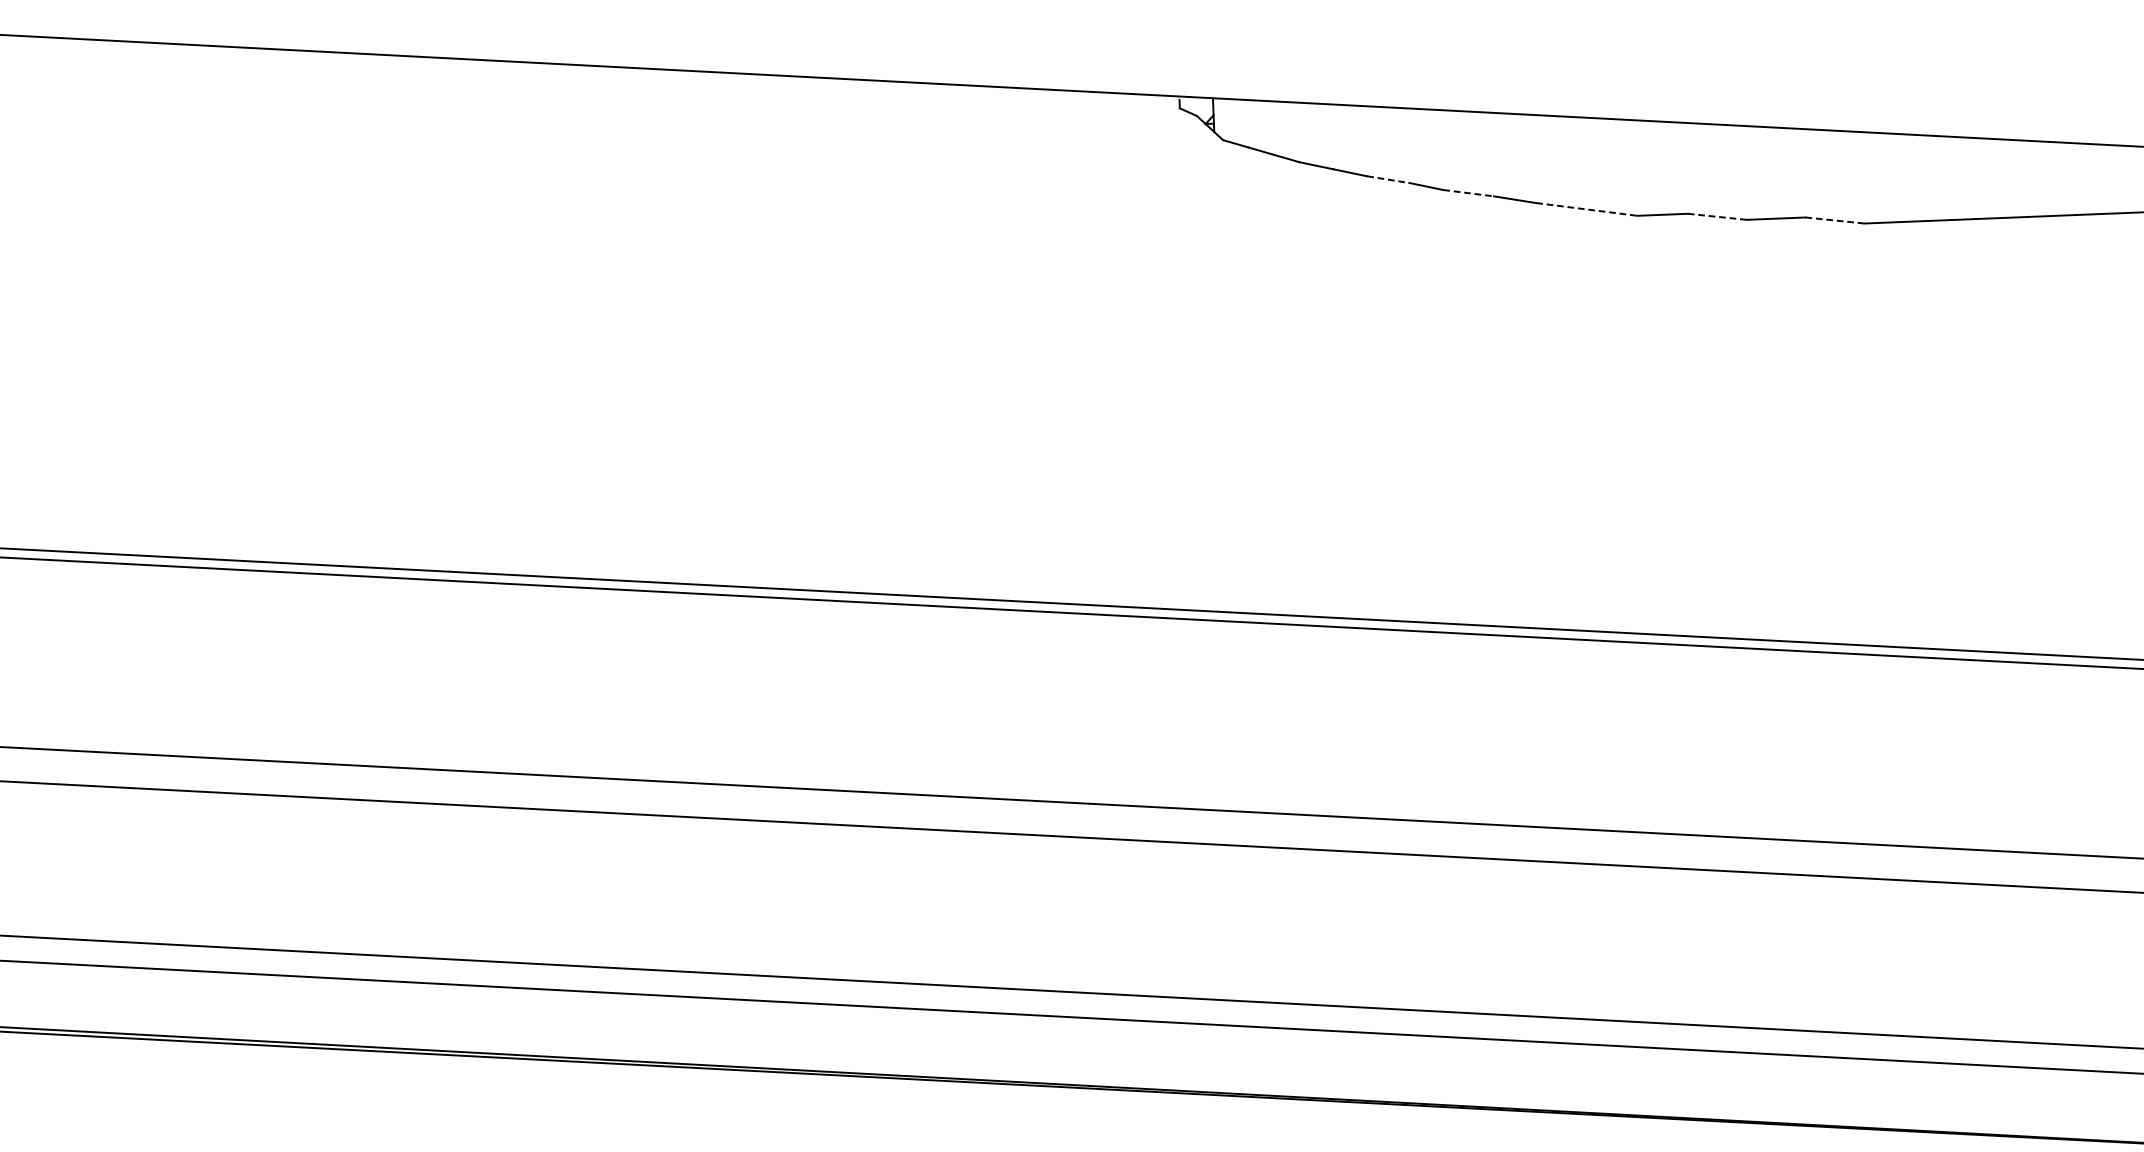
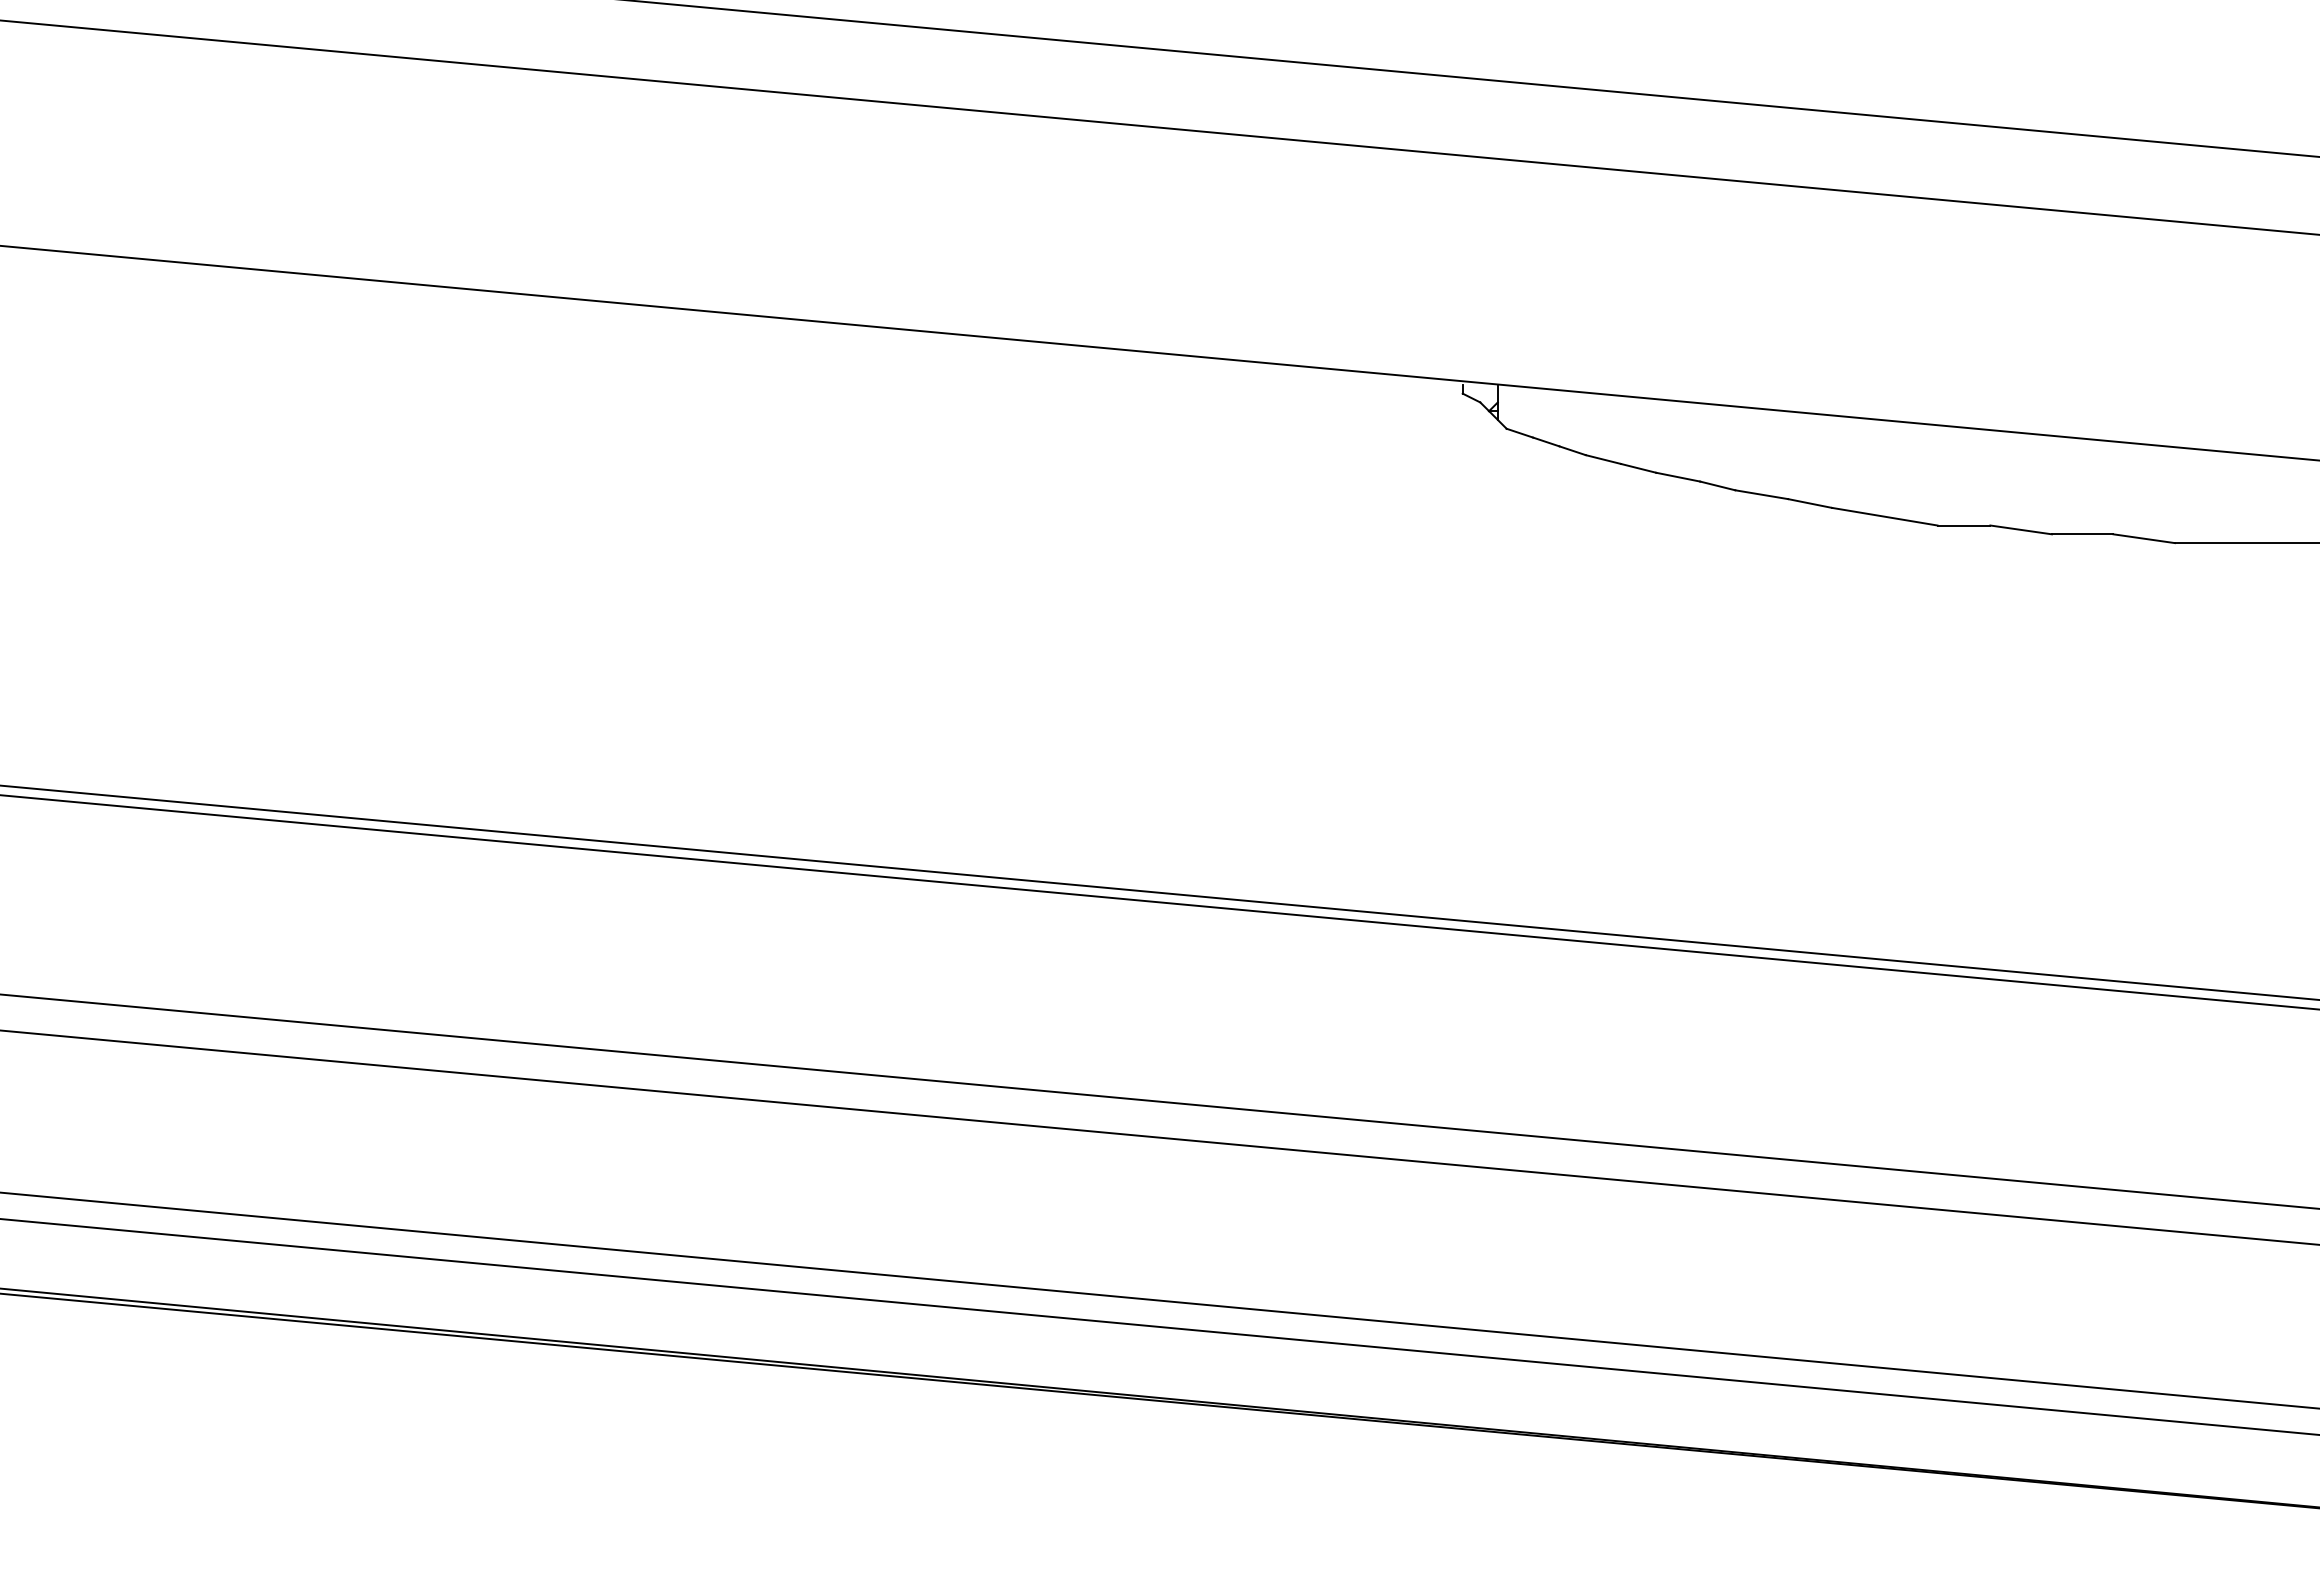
line: (1388, 179) -> (1678, 477), dashed -> solid
line: (1468, 193) -> (1761, 494), dashed -> solid
line: (1587, 209) -> (1885, 516), dashed -> solid
line: (1717, 216) -> (2021, 529), dashed -> solid
line: (1835, 220) -> (2144, 538), dashed -> solid

